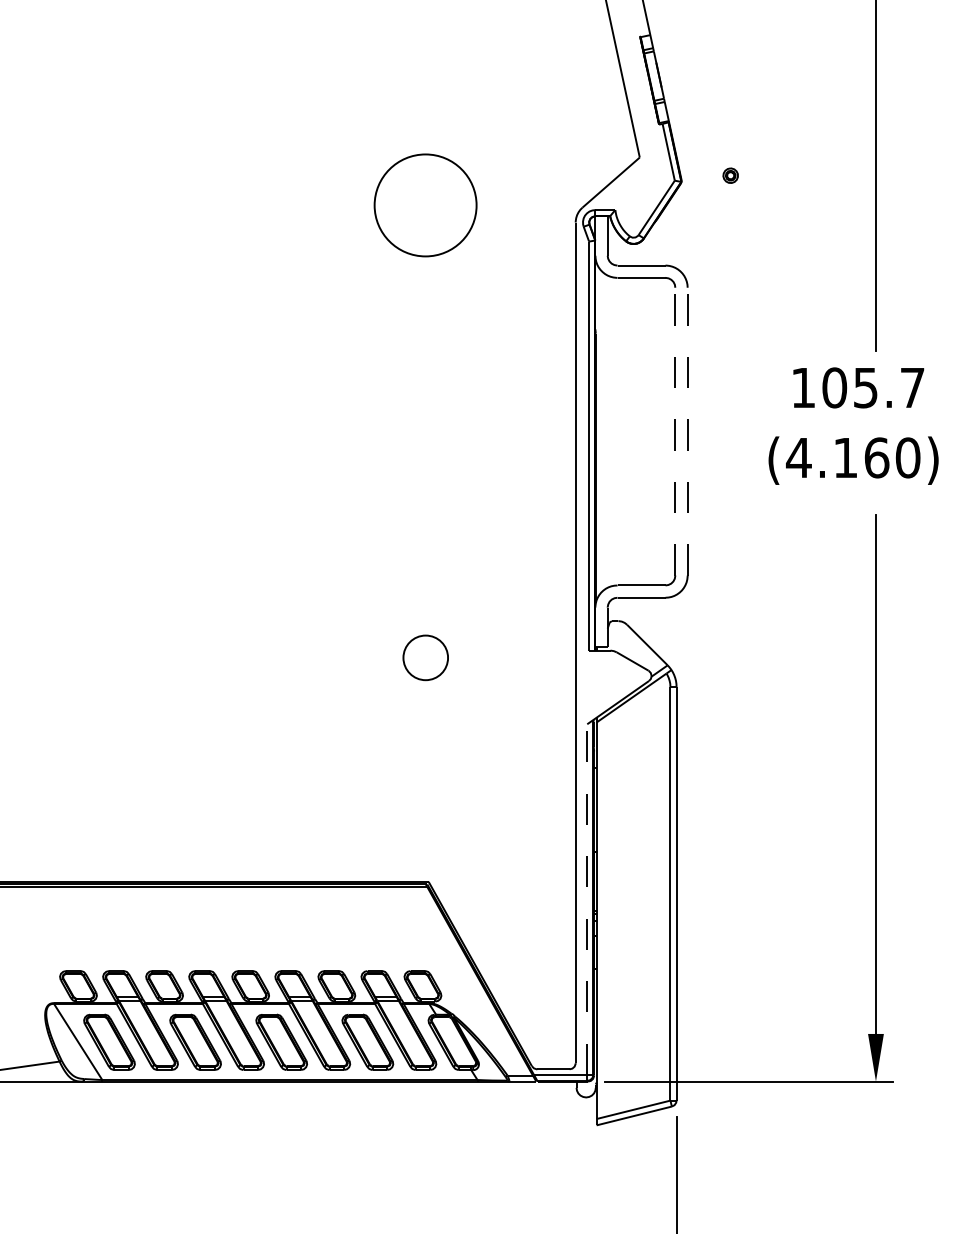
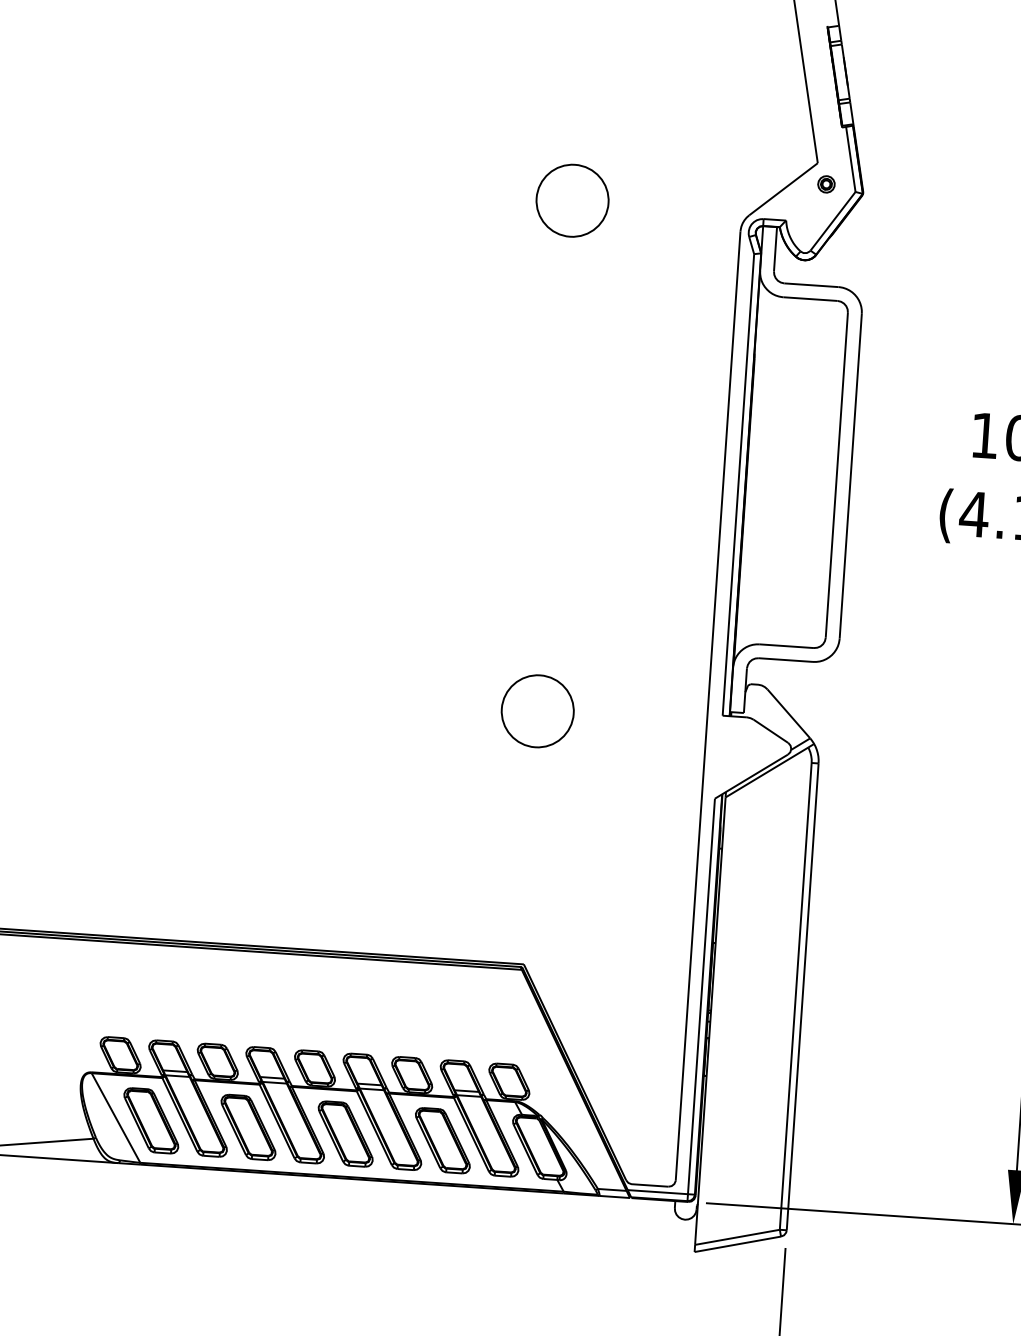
part: (730, 175) -> (826, 184), moved
circle: (425, 205) -> (572, 200), size x0.62
line: (675, 431) -> (837, 475), dashed -> solid
line: (687, 431) -> (850, 476), dashed -> solid
circle: (425, 657) -> (537, 710), size x1.43
line: (587, 899) -> (701, 996), dashed -> solid

